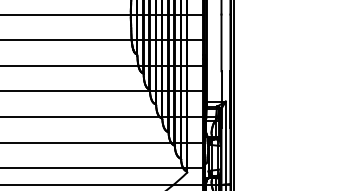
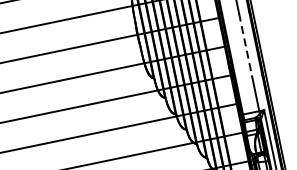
line: (221, 43) -> (245, 46), solid -> dashed

